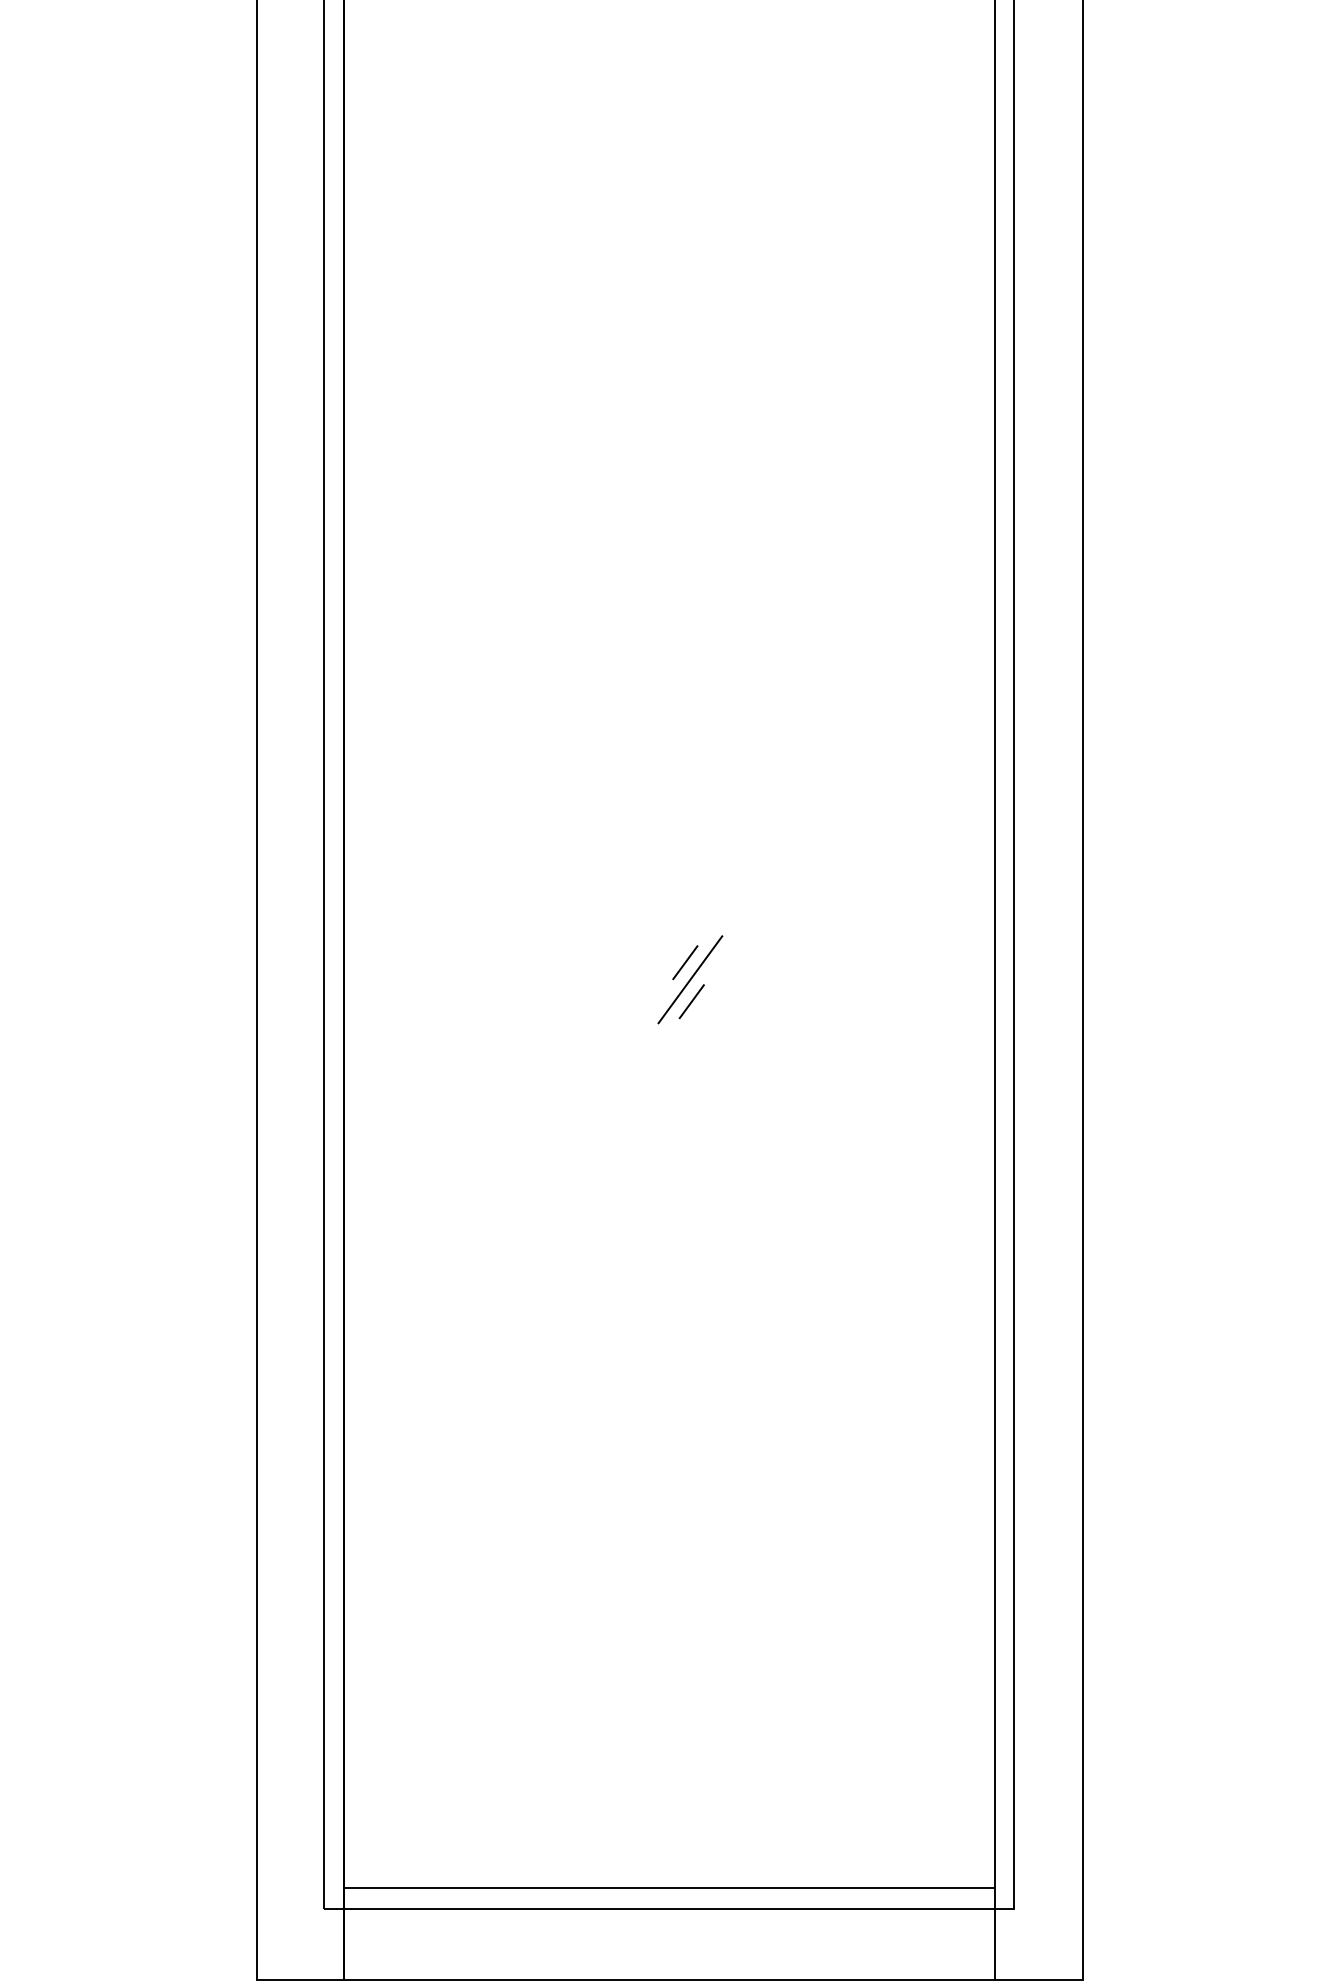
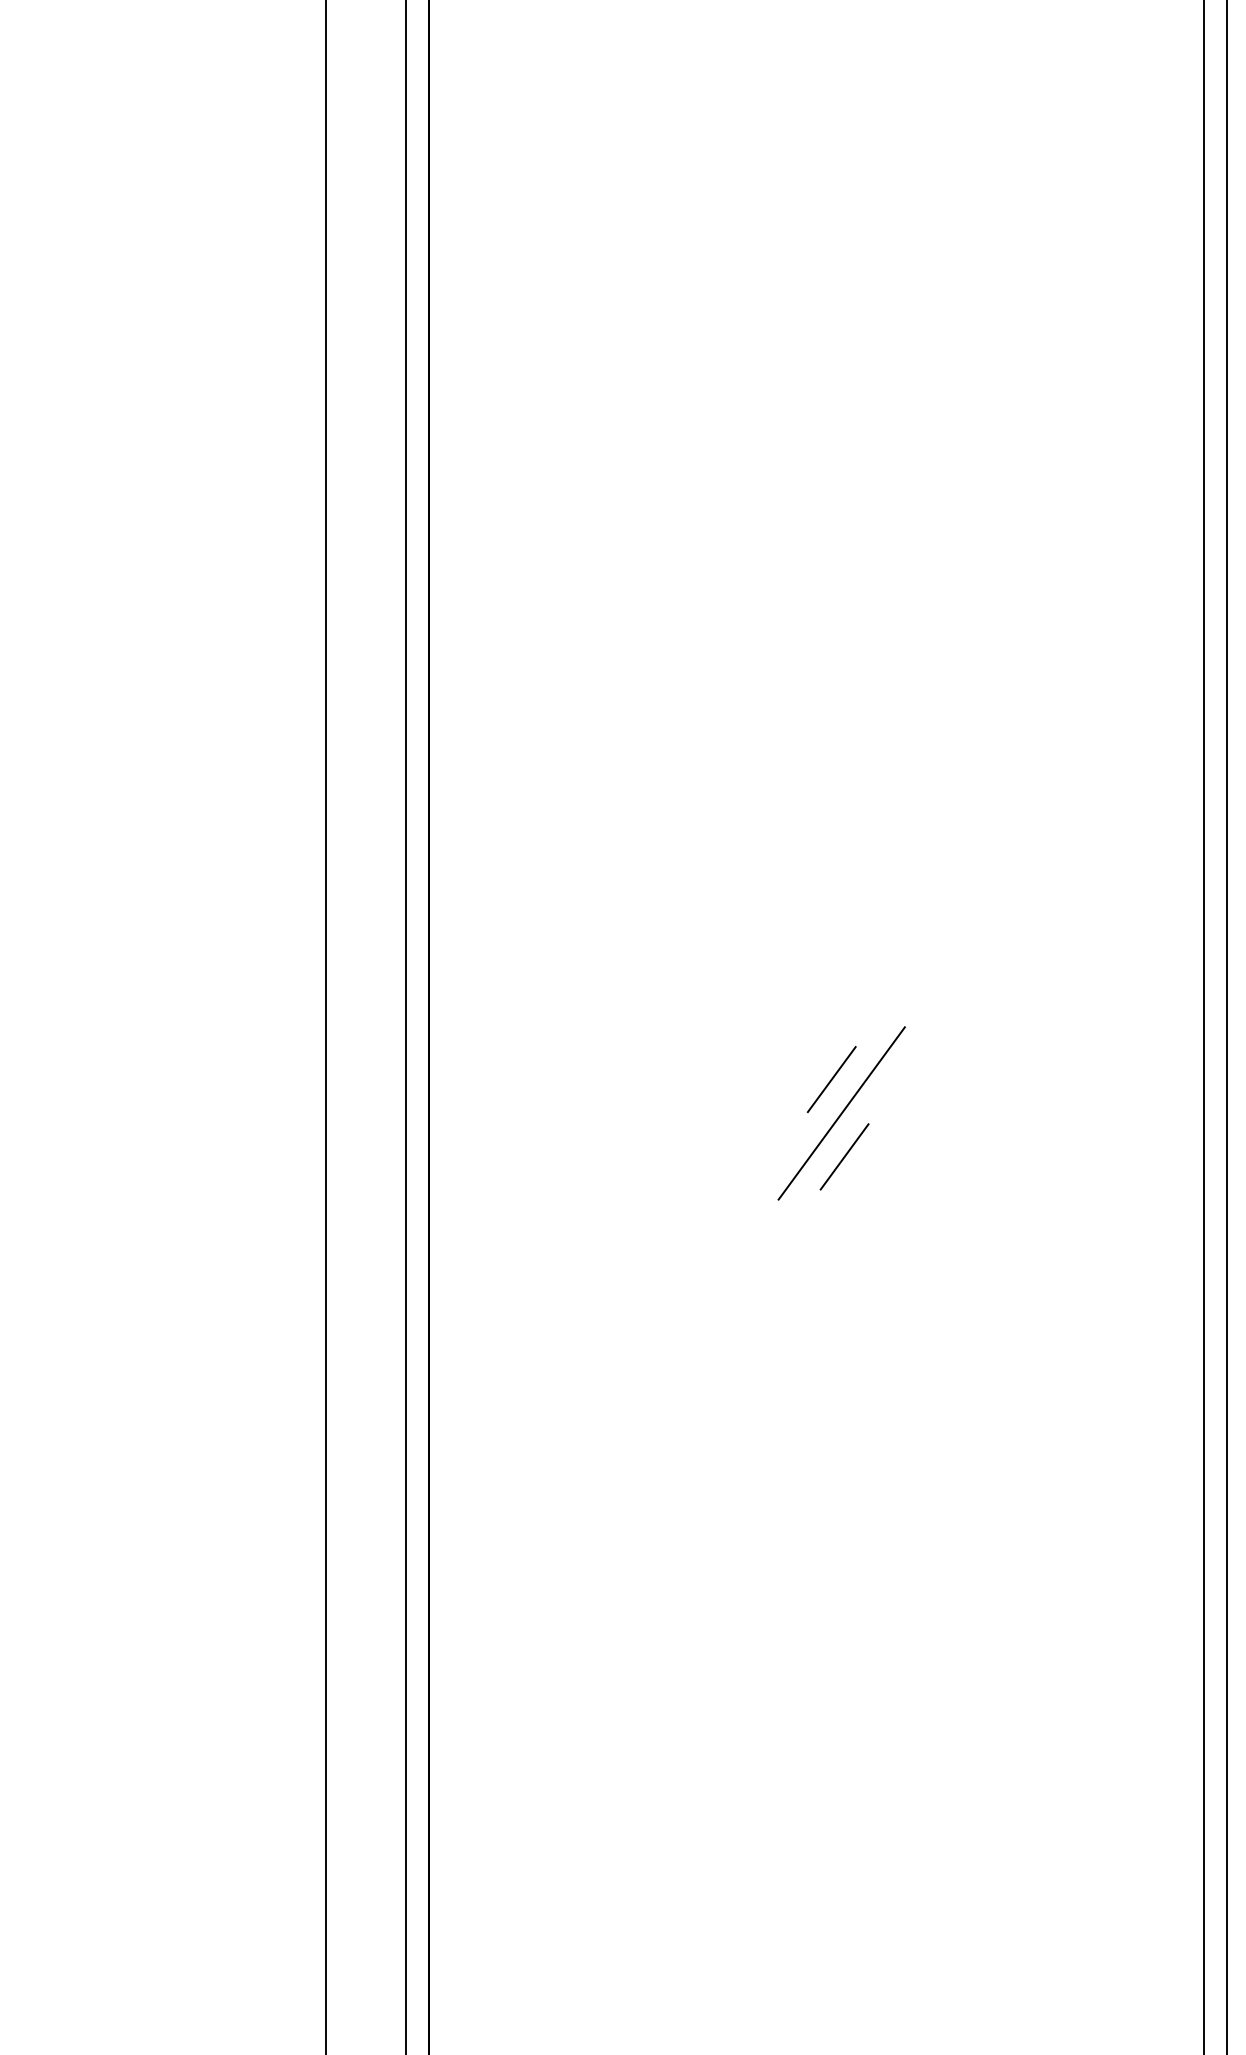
part: (690, 979) -> (841, 1113), size x1.67

